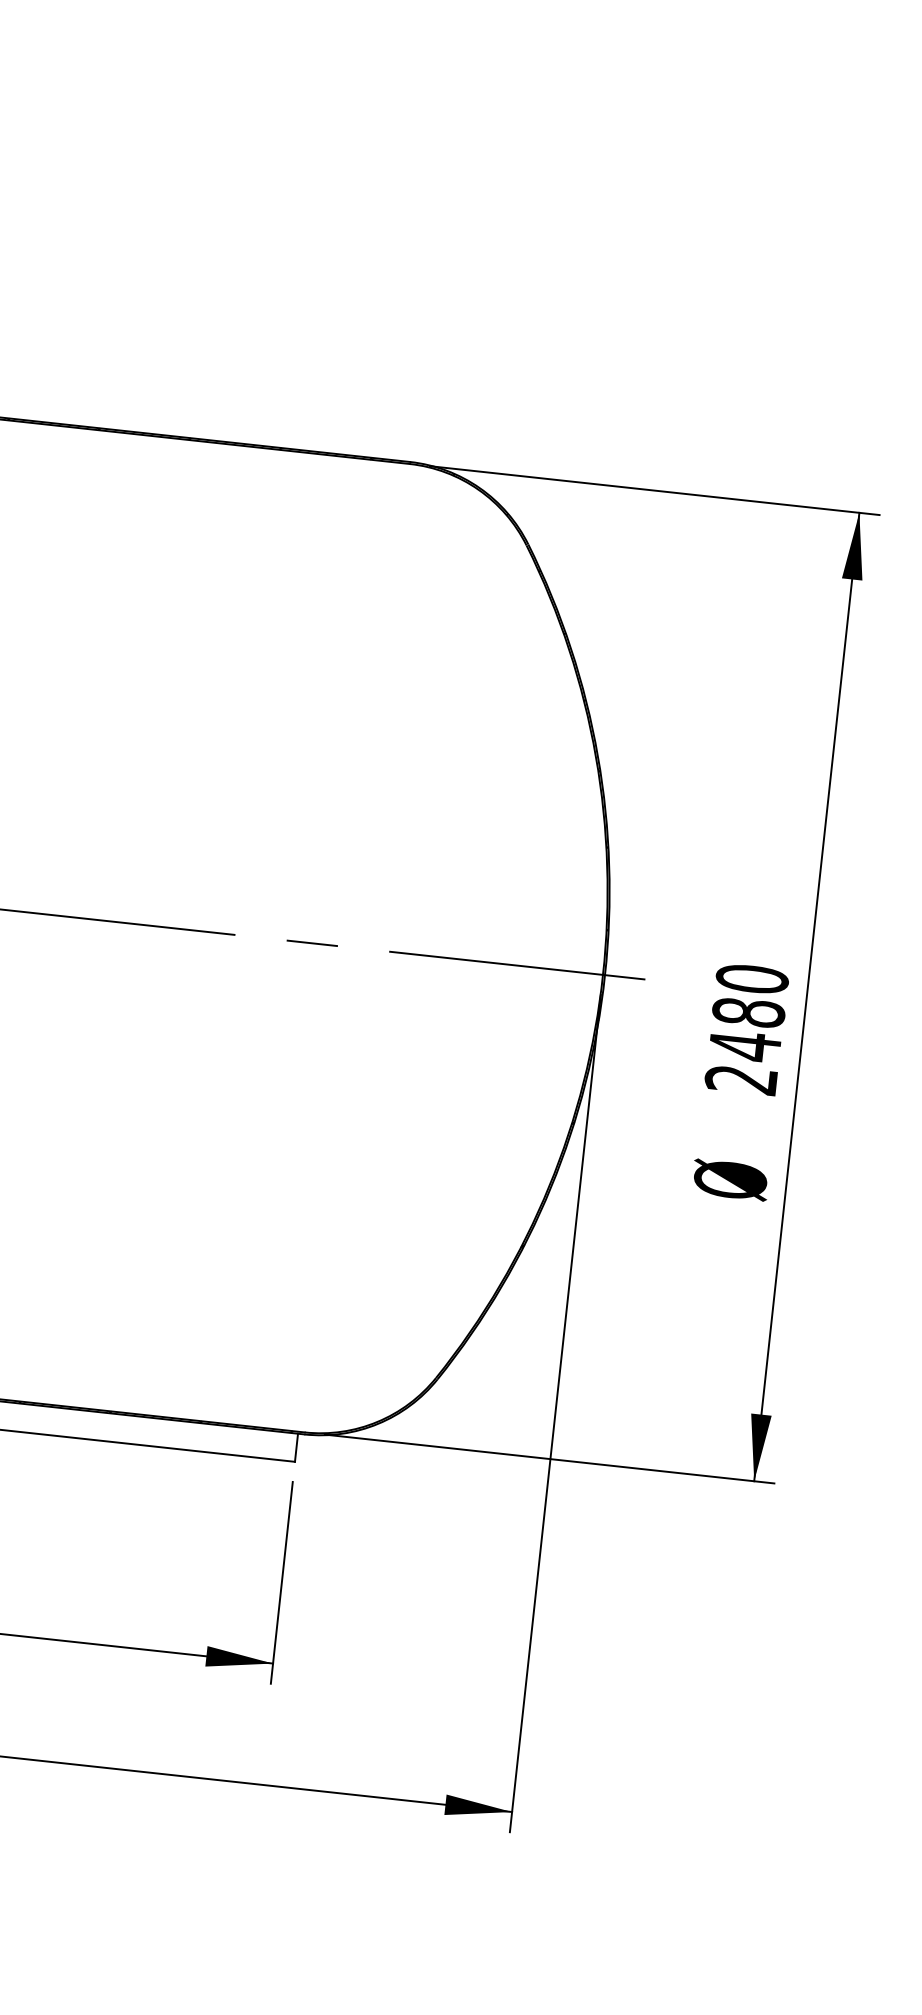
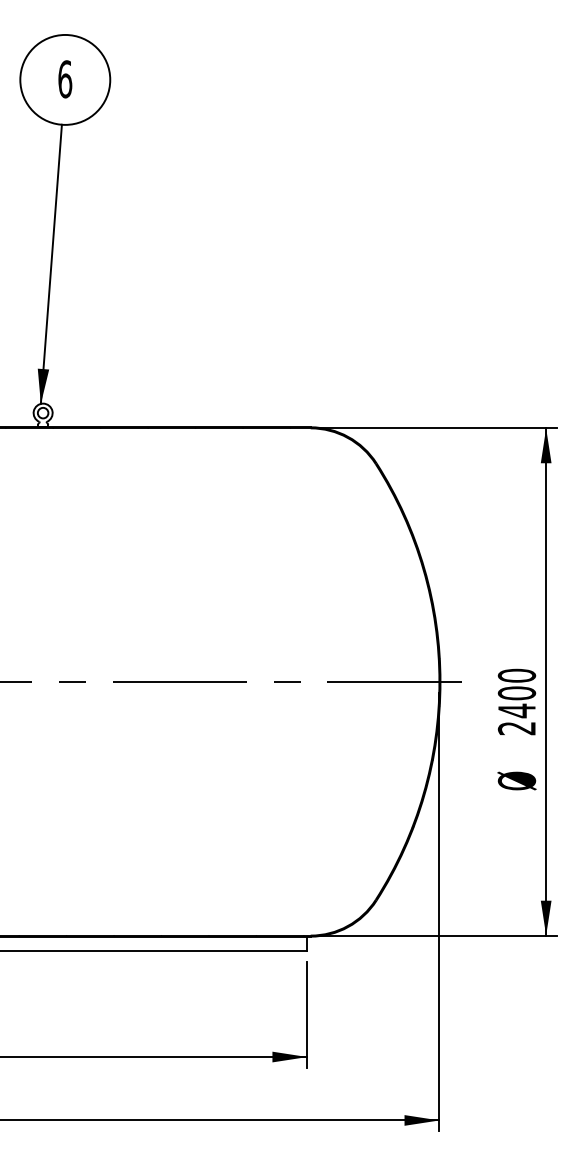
text: (747, 1012) -> (516, 693), 2480 -> 2400

